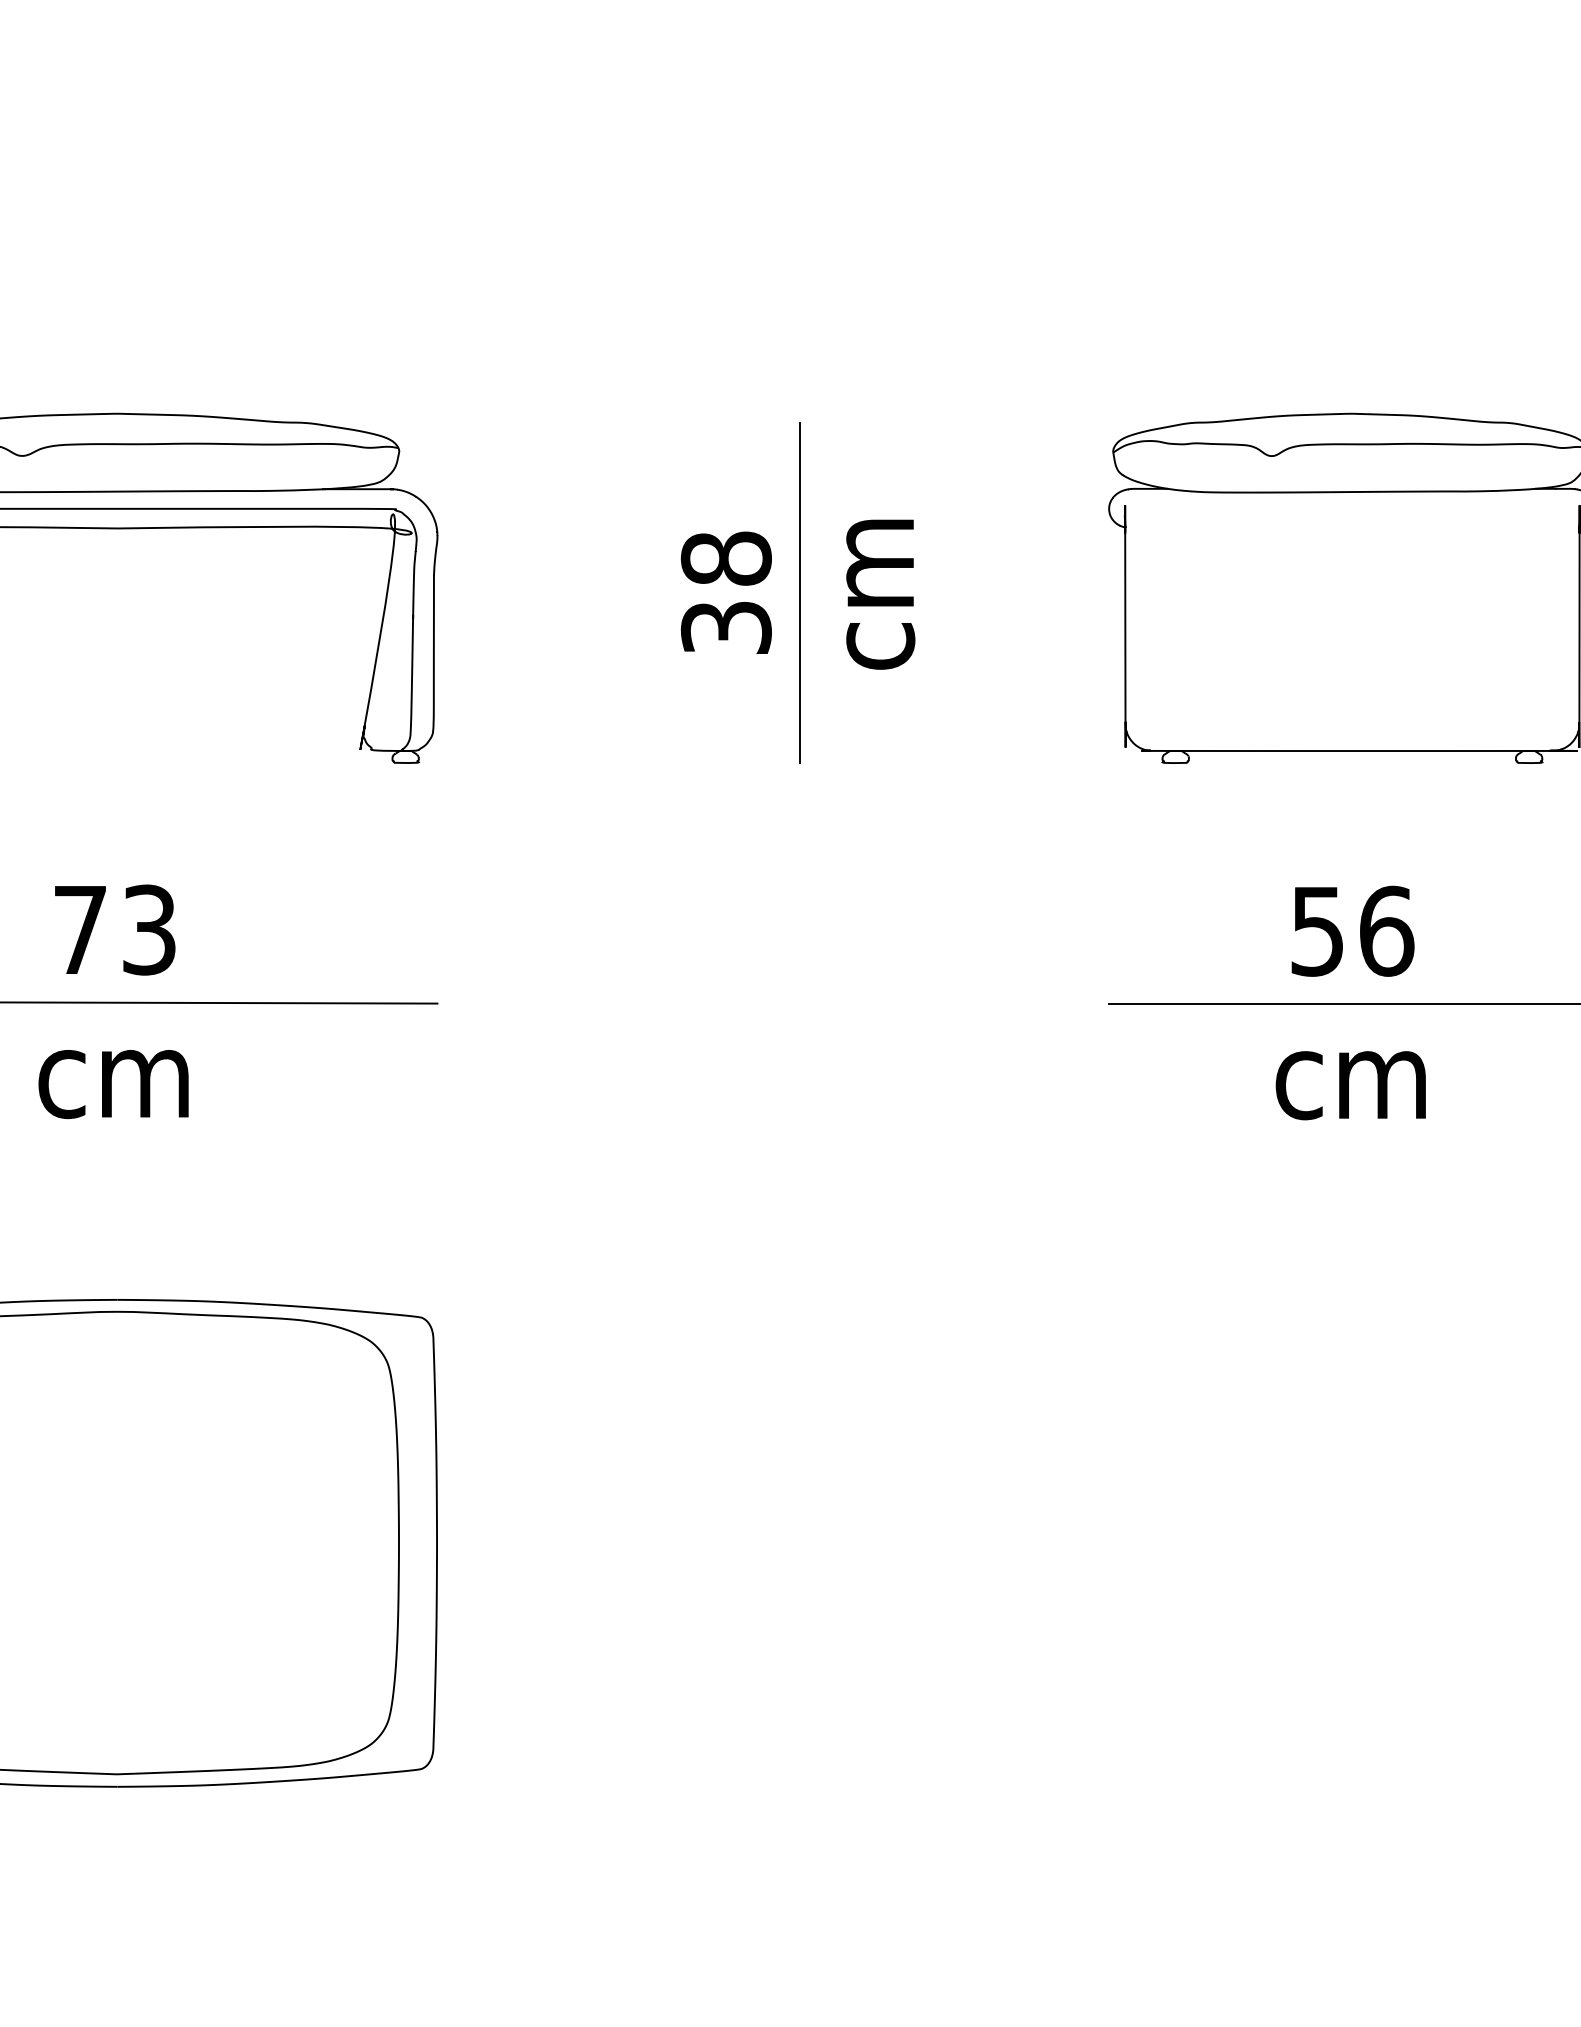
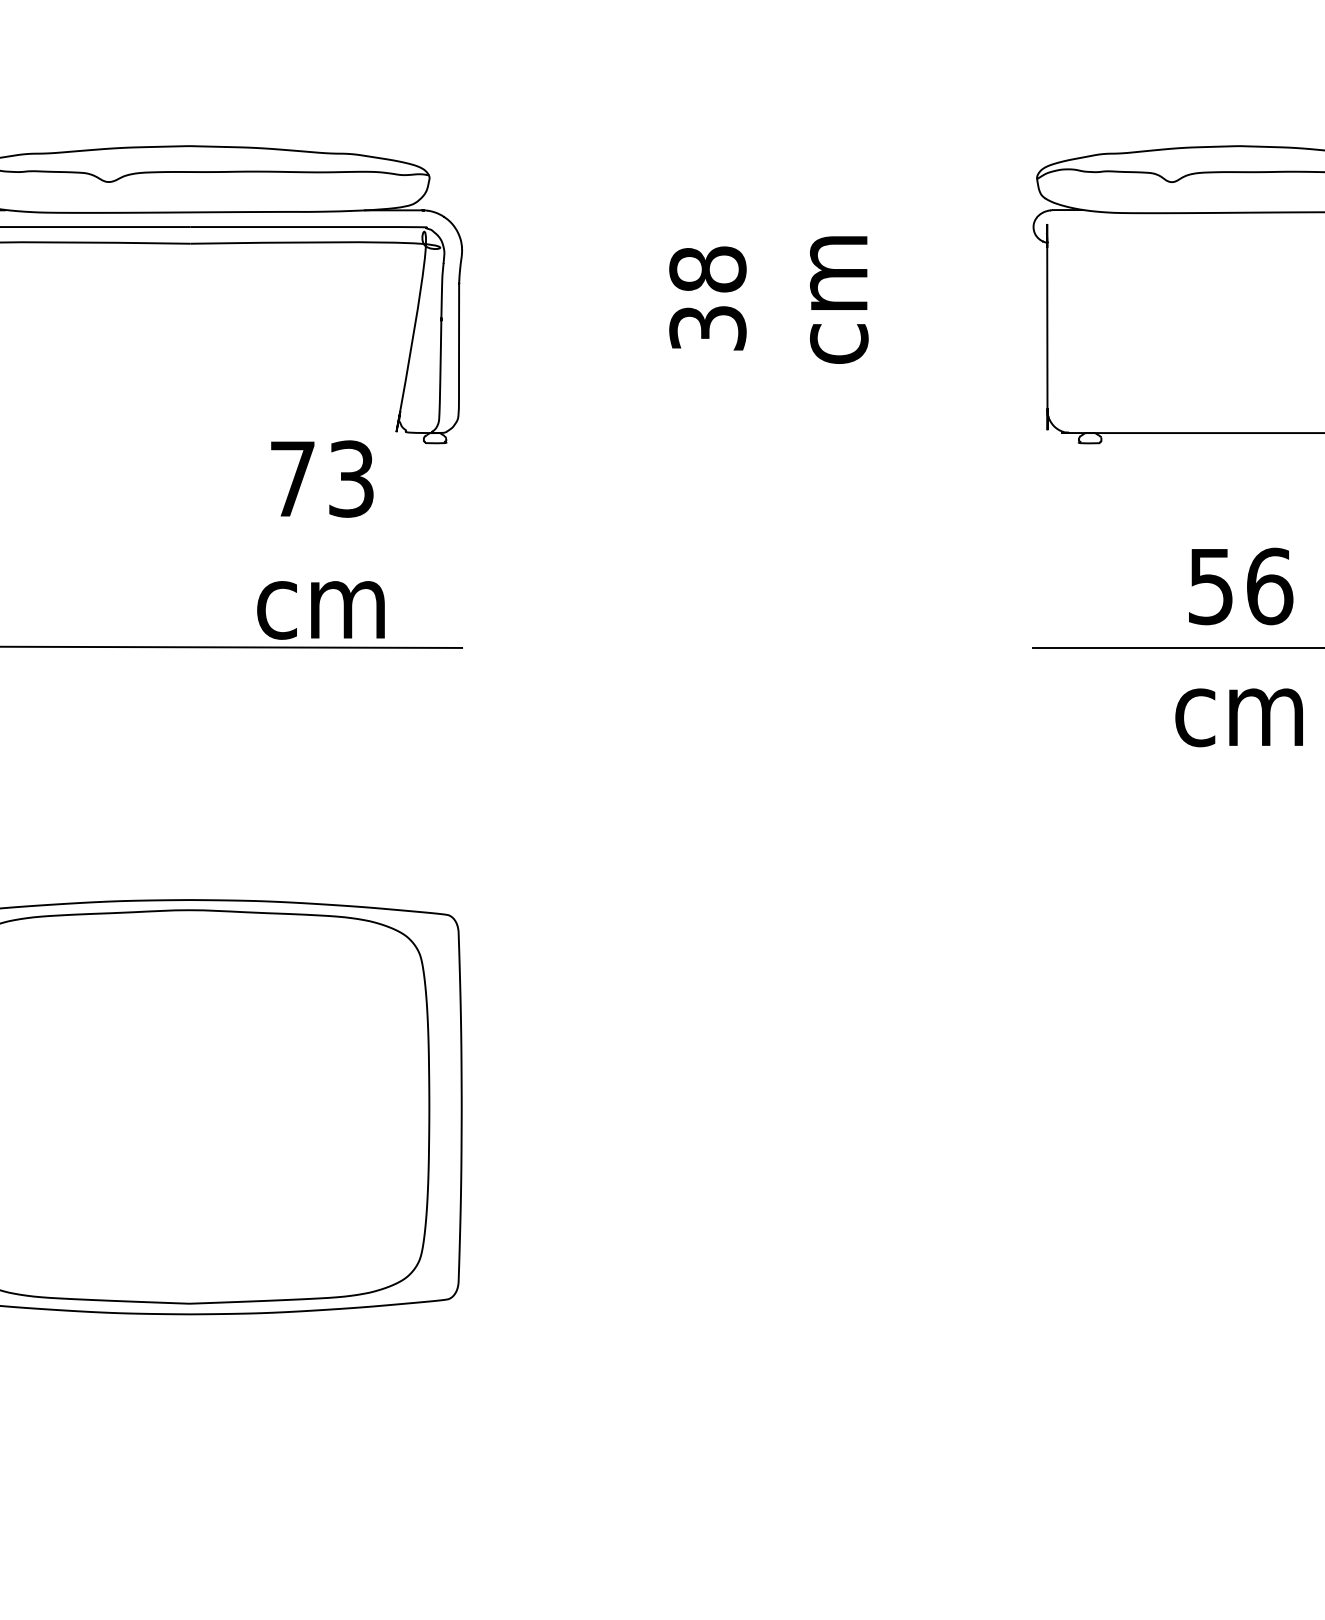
line: (799, 593) -> (770, 299), removed
text: (113, 1001) -> (320, 539), moved

